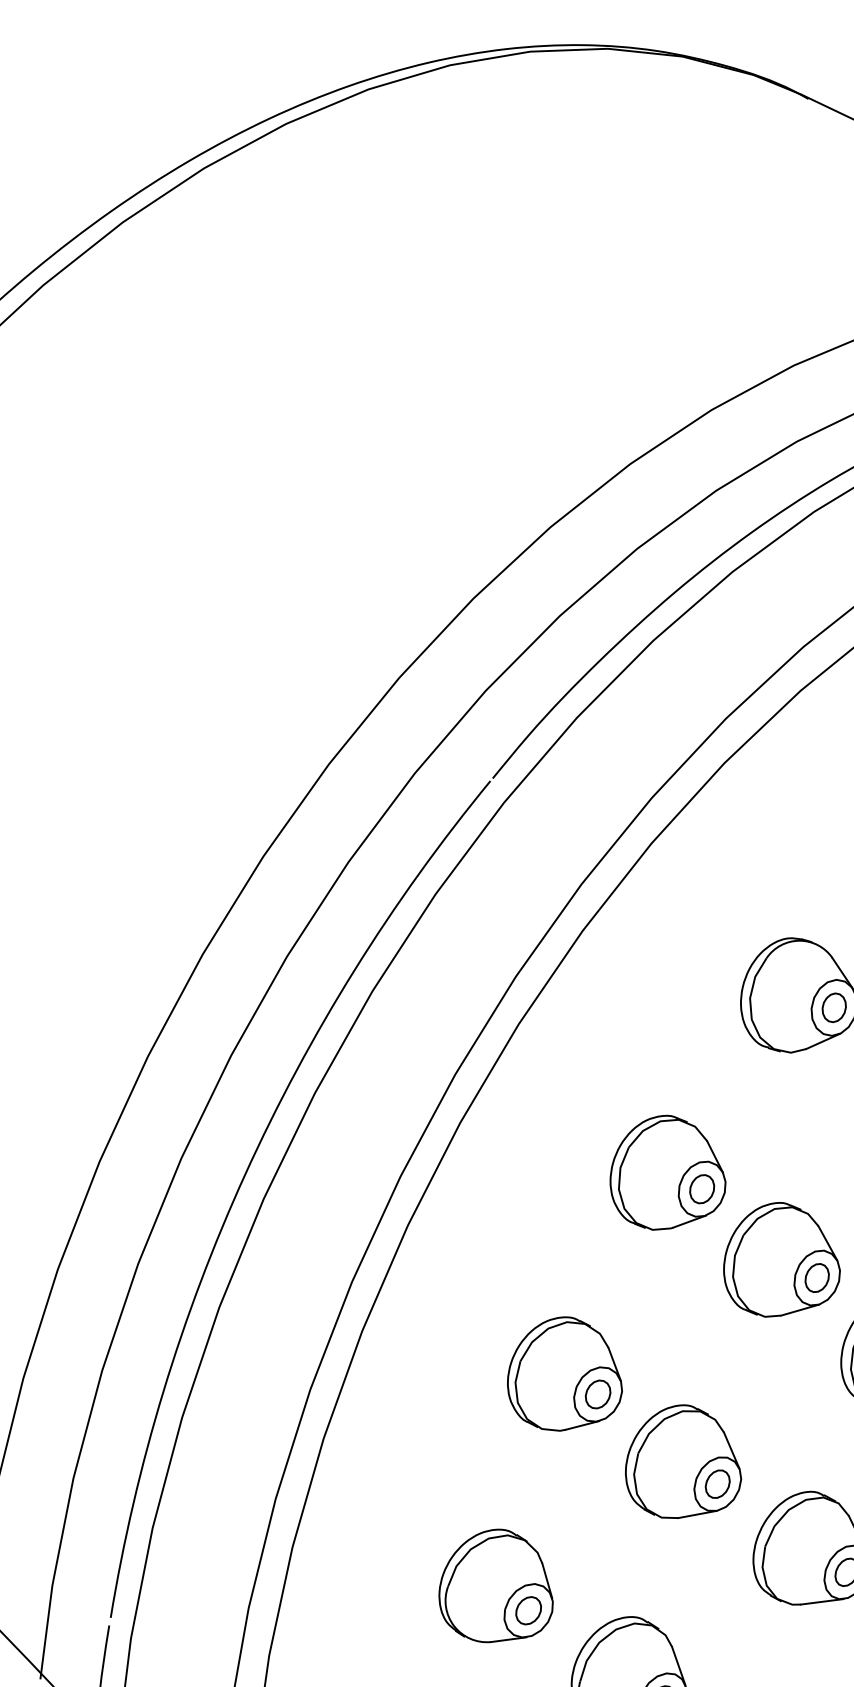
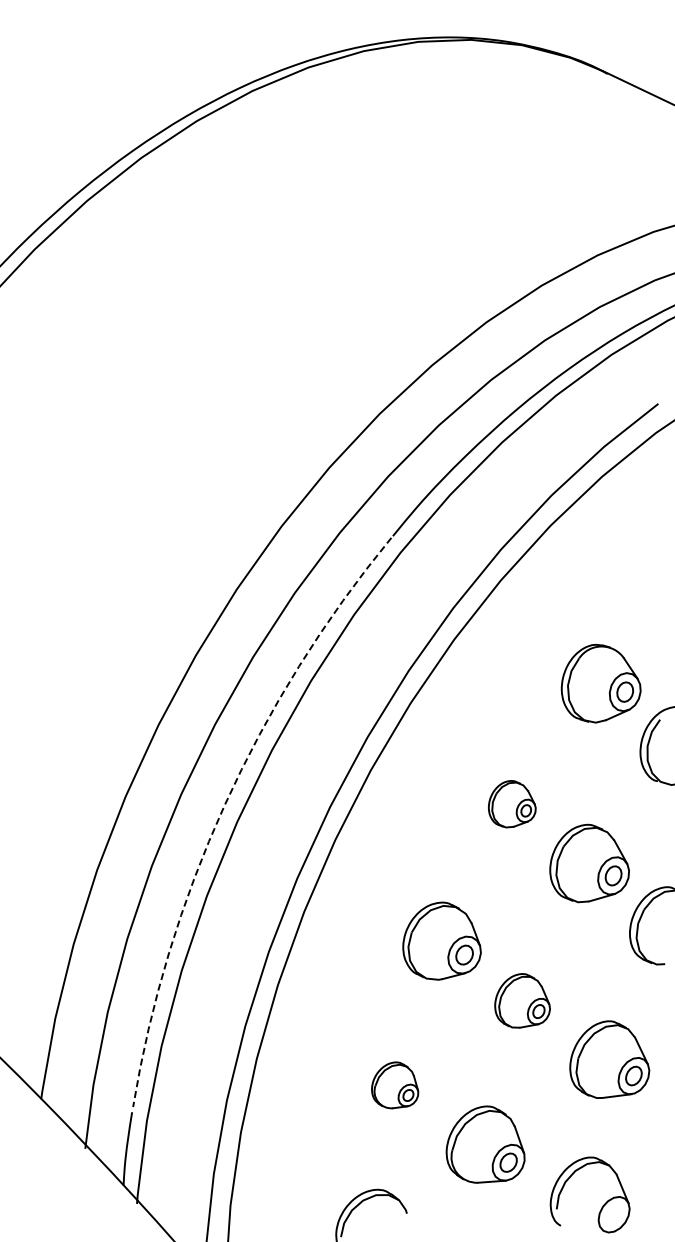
part: (668, 1171) -> (512, 803), size x0.6
arc: (245, 1174) -> (224, 805), solid -> dashed
part: (683, 1461) -> (522, 1000), size x0.7
part: (495, 1586) -> (394, 1085), size x0.6

